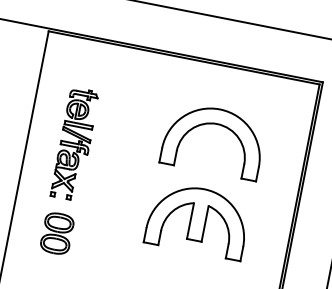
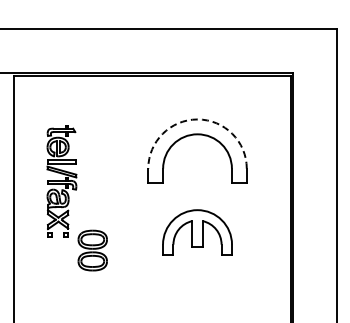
arc: (219, 109) -> (197, 119), solid -> dashed
part: (198, 219) -> (197, 231), size x0.7
part: (57, 233) -> (92, 250), moved

